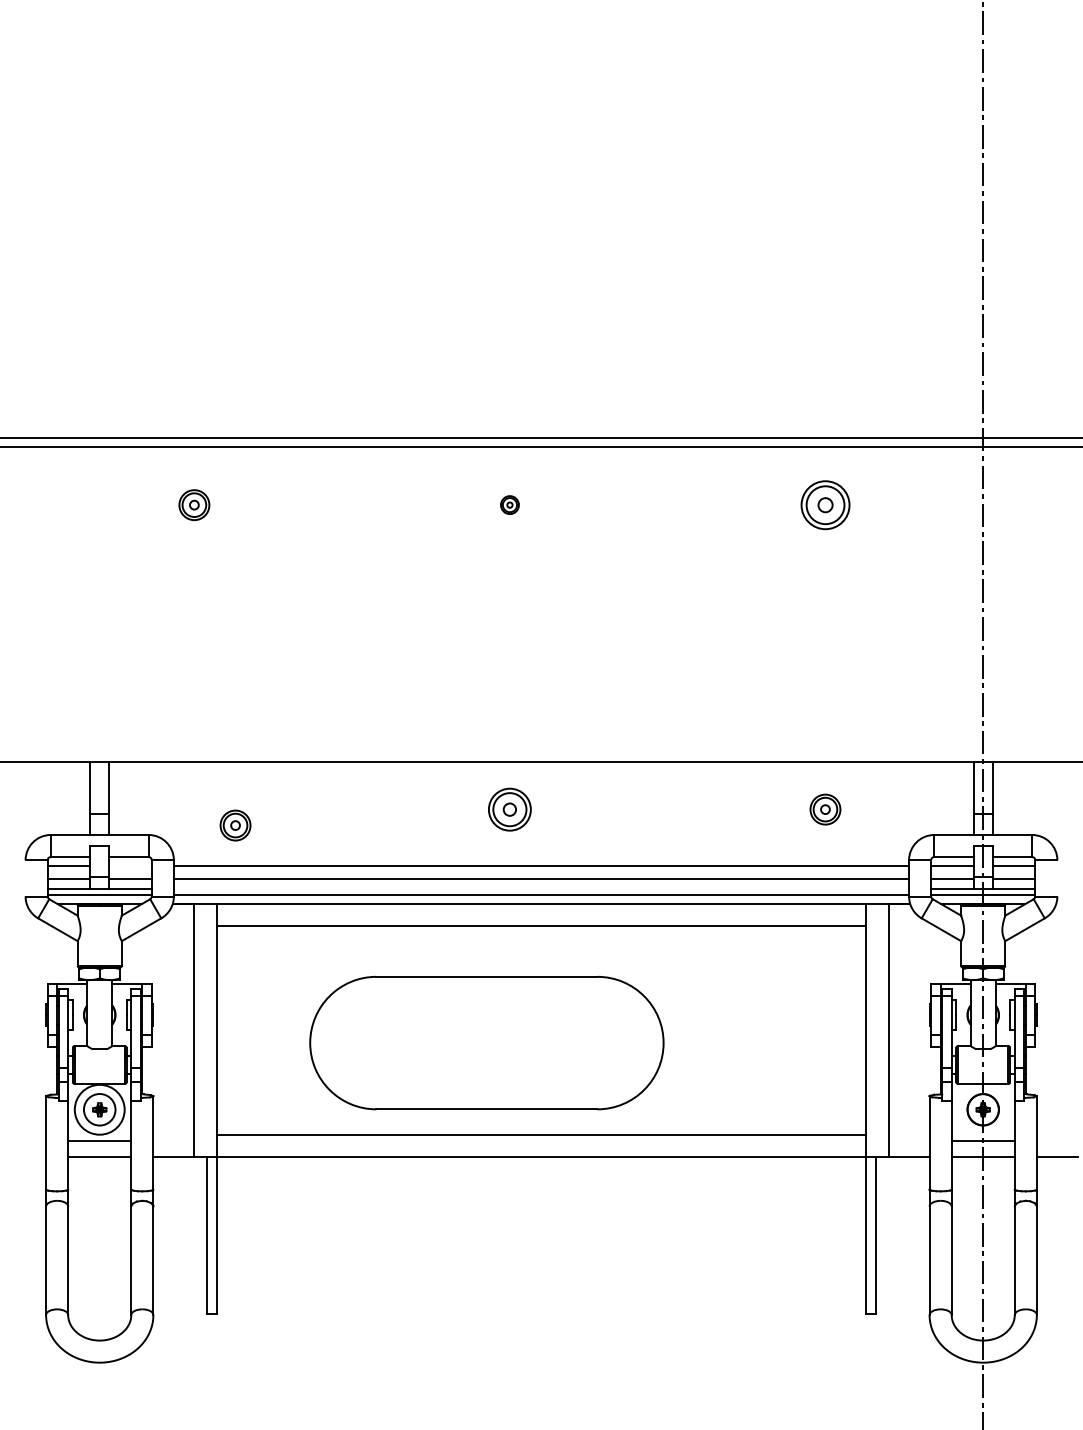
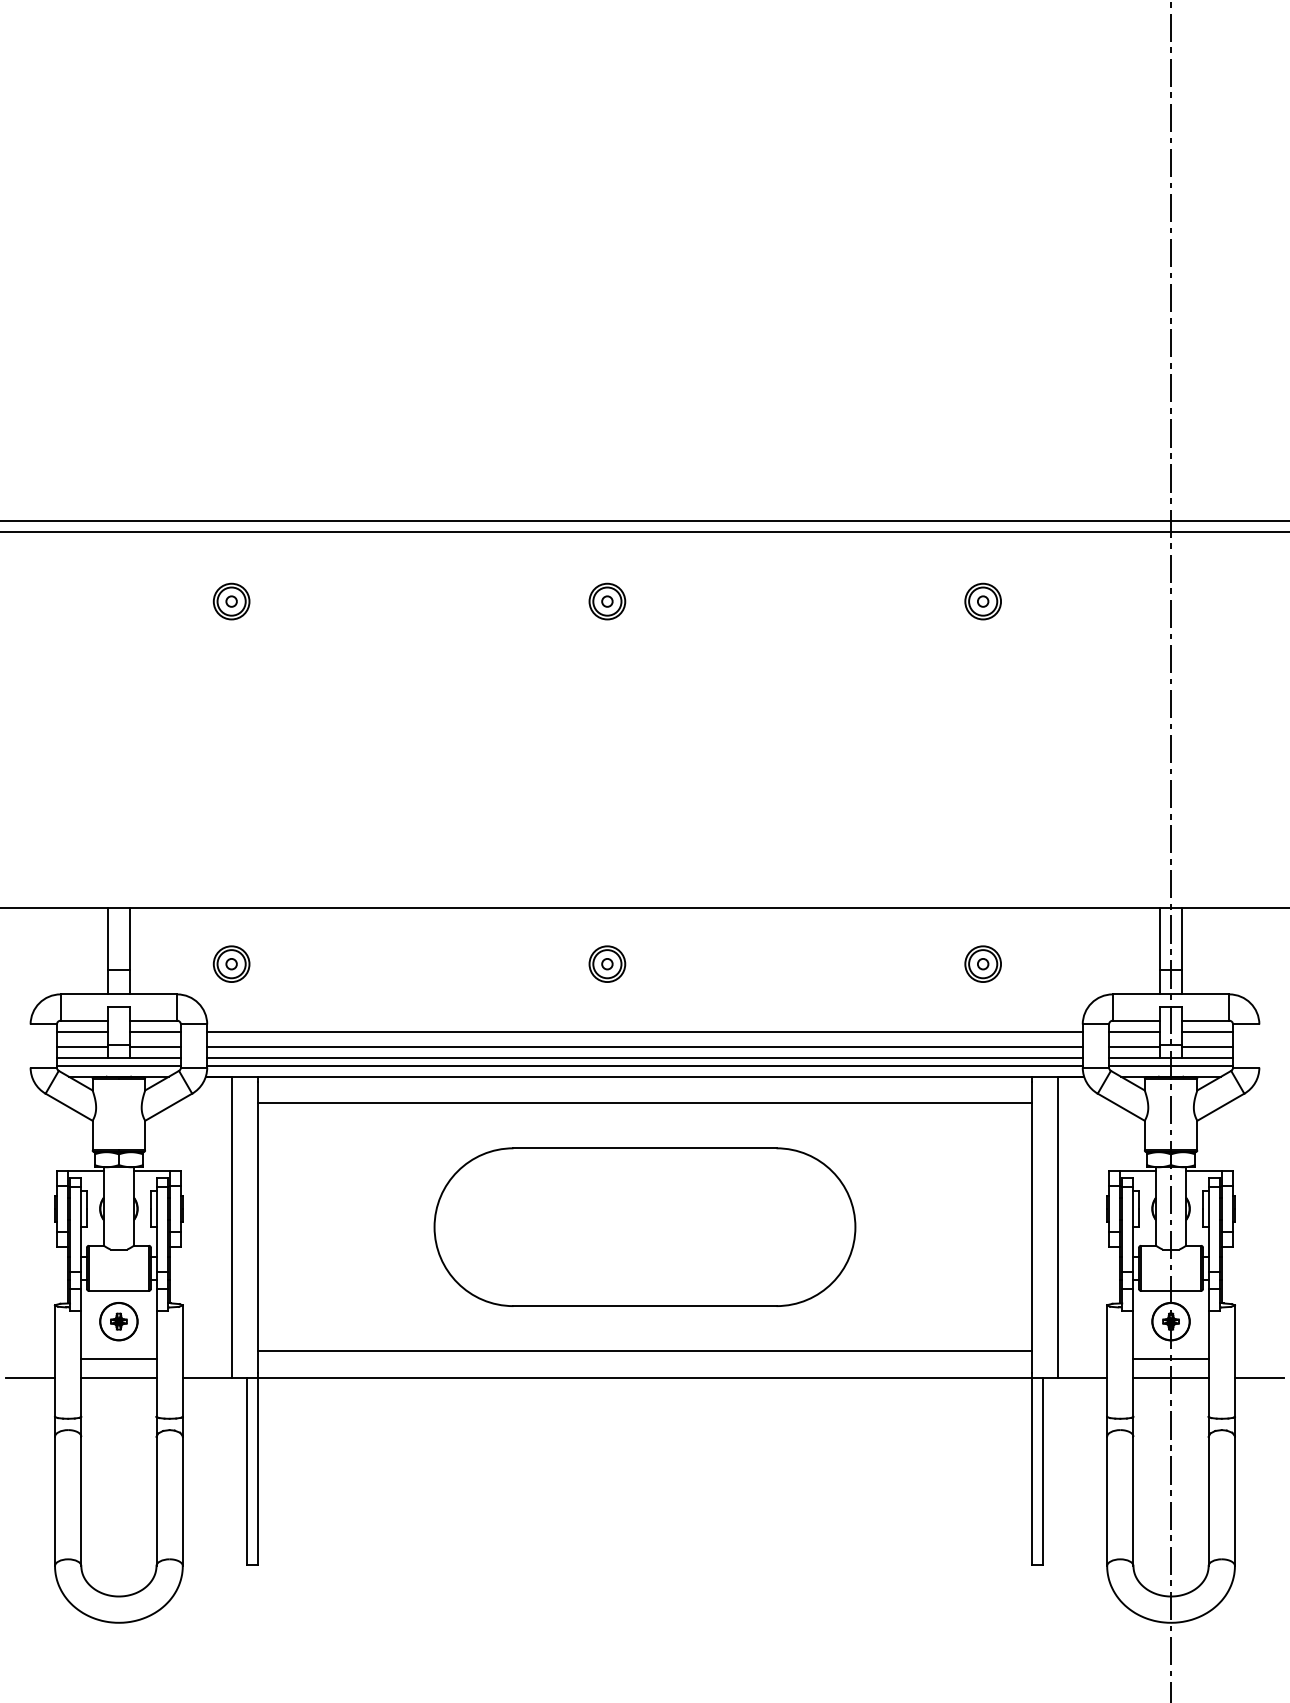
part: (510, 505) -> (607, 601), size x1.67
part: (824, 505) -> (982, 601), size x0.62
part: (510, 809) -> (607, 963), size x0.71
part: (235, 825) -> (231, 963), moved
line: (130, 866) -> (155, 1031), added
line: (541, 888) -> (644, 1058), added
part: (486, 1042) -> (644, 1226), moved
circle: (99, 1109) -> (118, 1321), size x0.62
line: (25, 1156) -> (30, 1377), added

